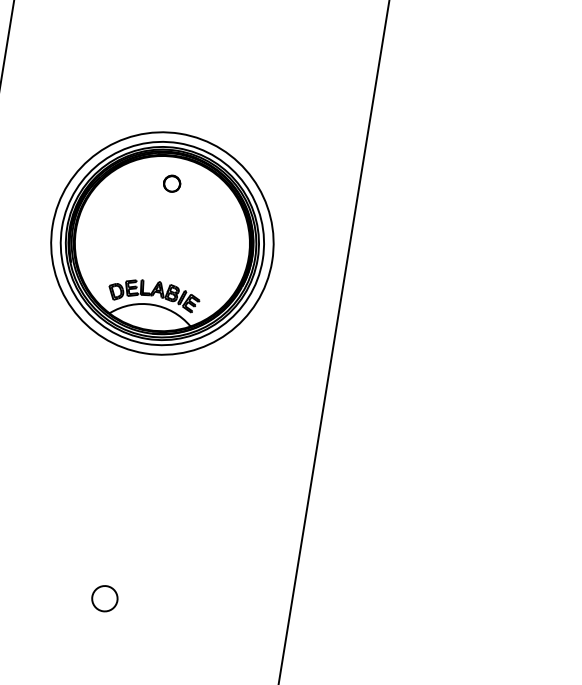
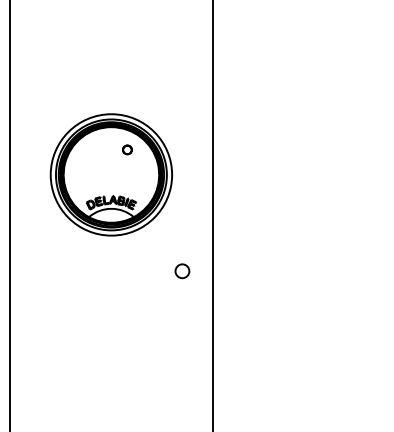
part: (172, 183) -> (127, 149), moved
circle: (104, 599) -> (182, 271), moved

